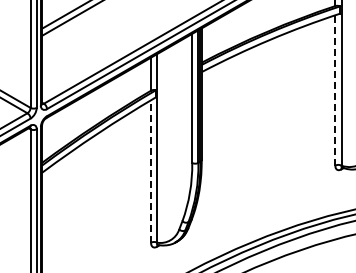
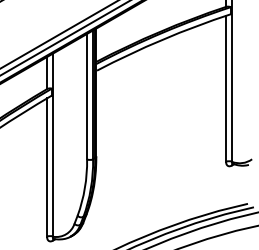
line: (335, 89) -> (226, 87), dashed -> solid
line: (151, 170) -> (47, 166), dashed -> solid

